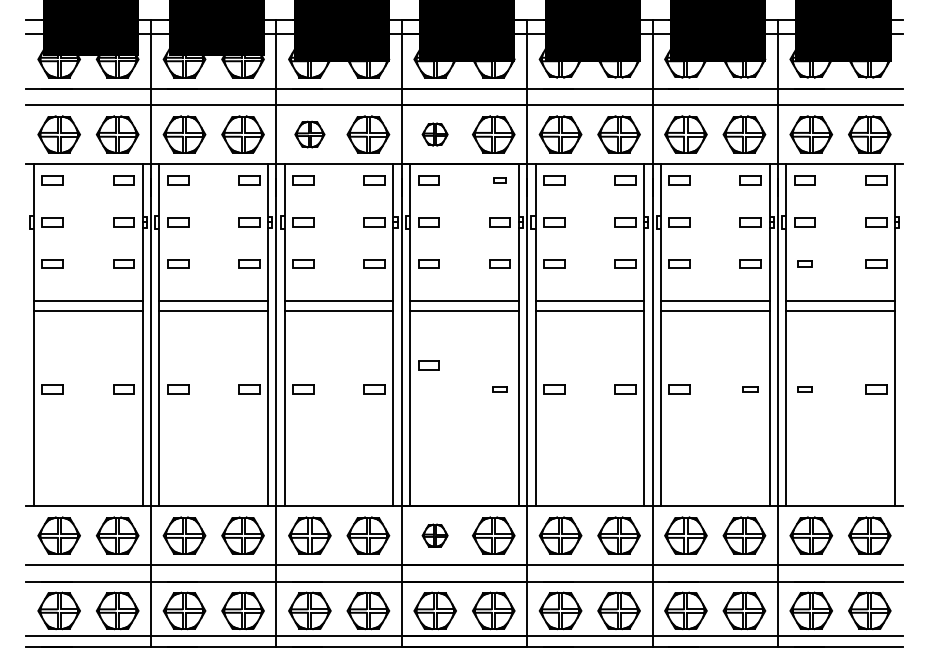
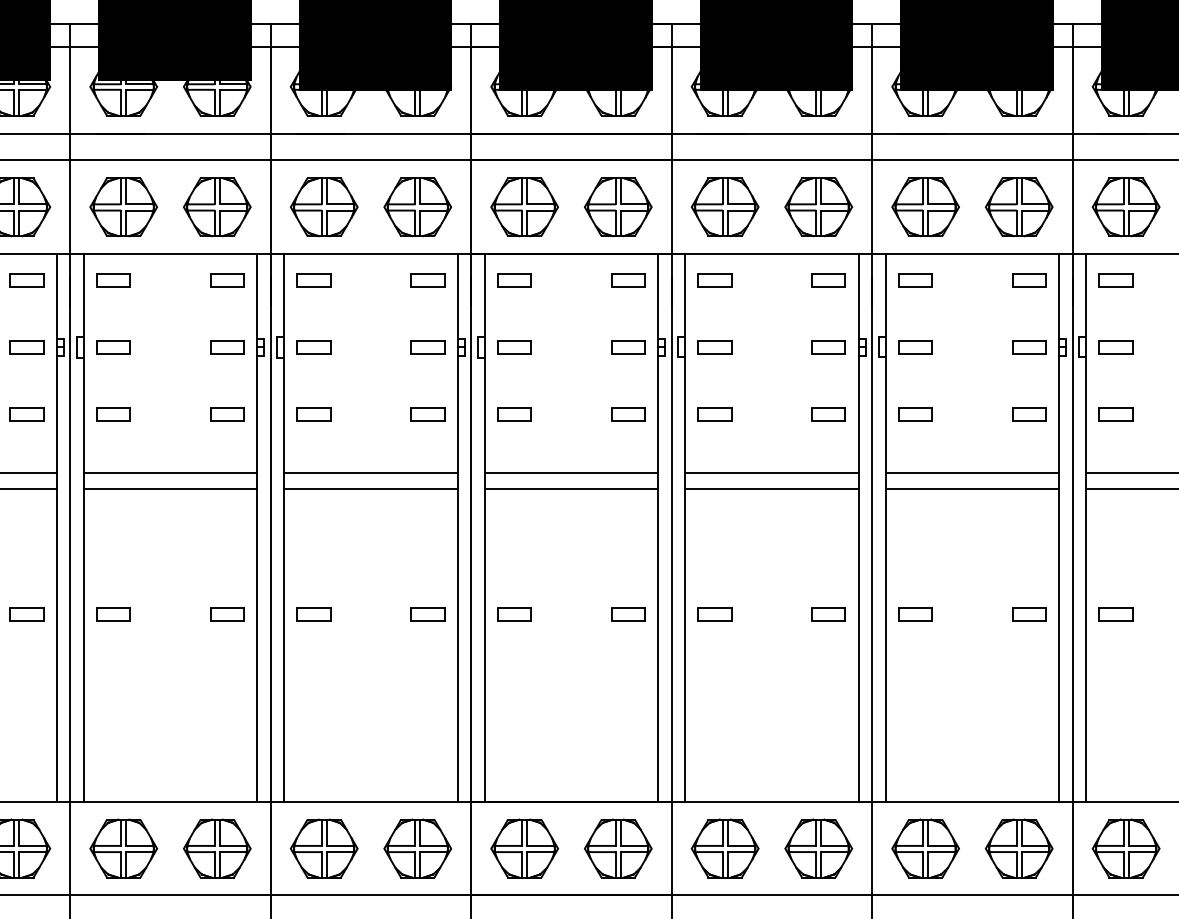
part: (309, 134) -> (323, 206), size x1.43
part: (434, 134) -> (523, 206), size x1.67
part: (499, 180) -> (627, 280), size x1.67
part: (804, 263) -> (1115, 413), size x1.43
part: (428, 365) -> (513, 614), moved
part: (499, 389) -> (627, 614), size x1.43
part: (750, 389) -> (1028, 614), size x1.43
part: (804, 389) -> (1115, 614), size x1.43
part: (434, 535) -> (523, 848), size x1.67

